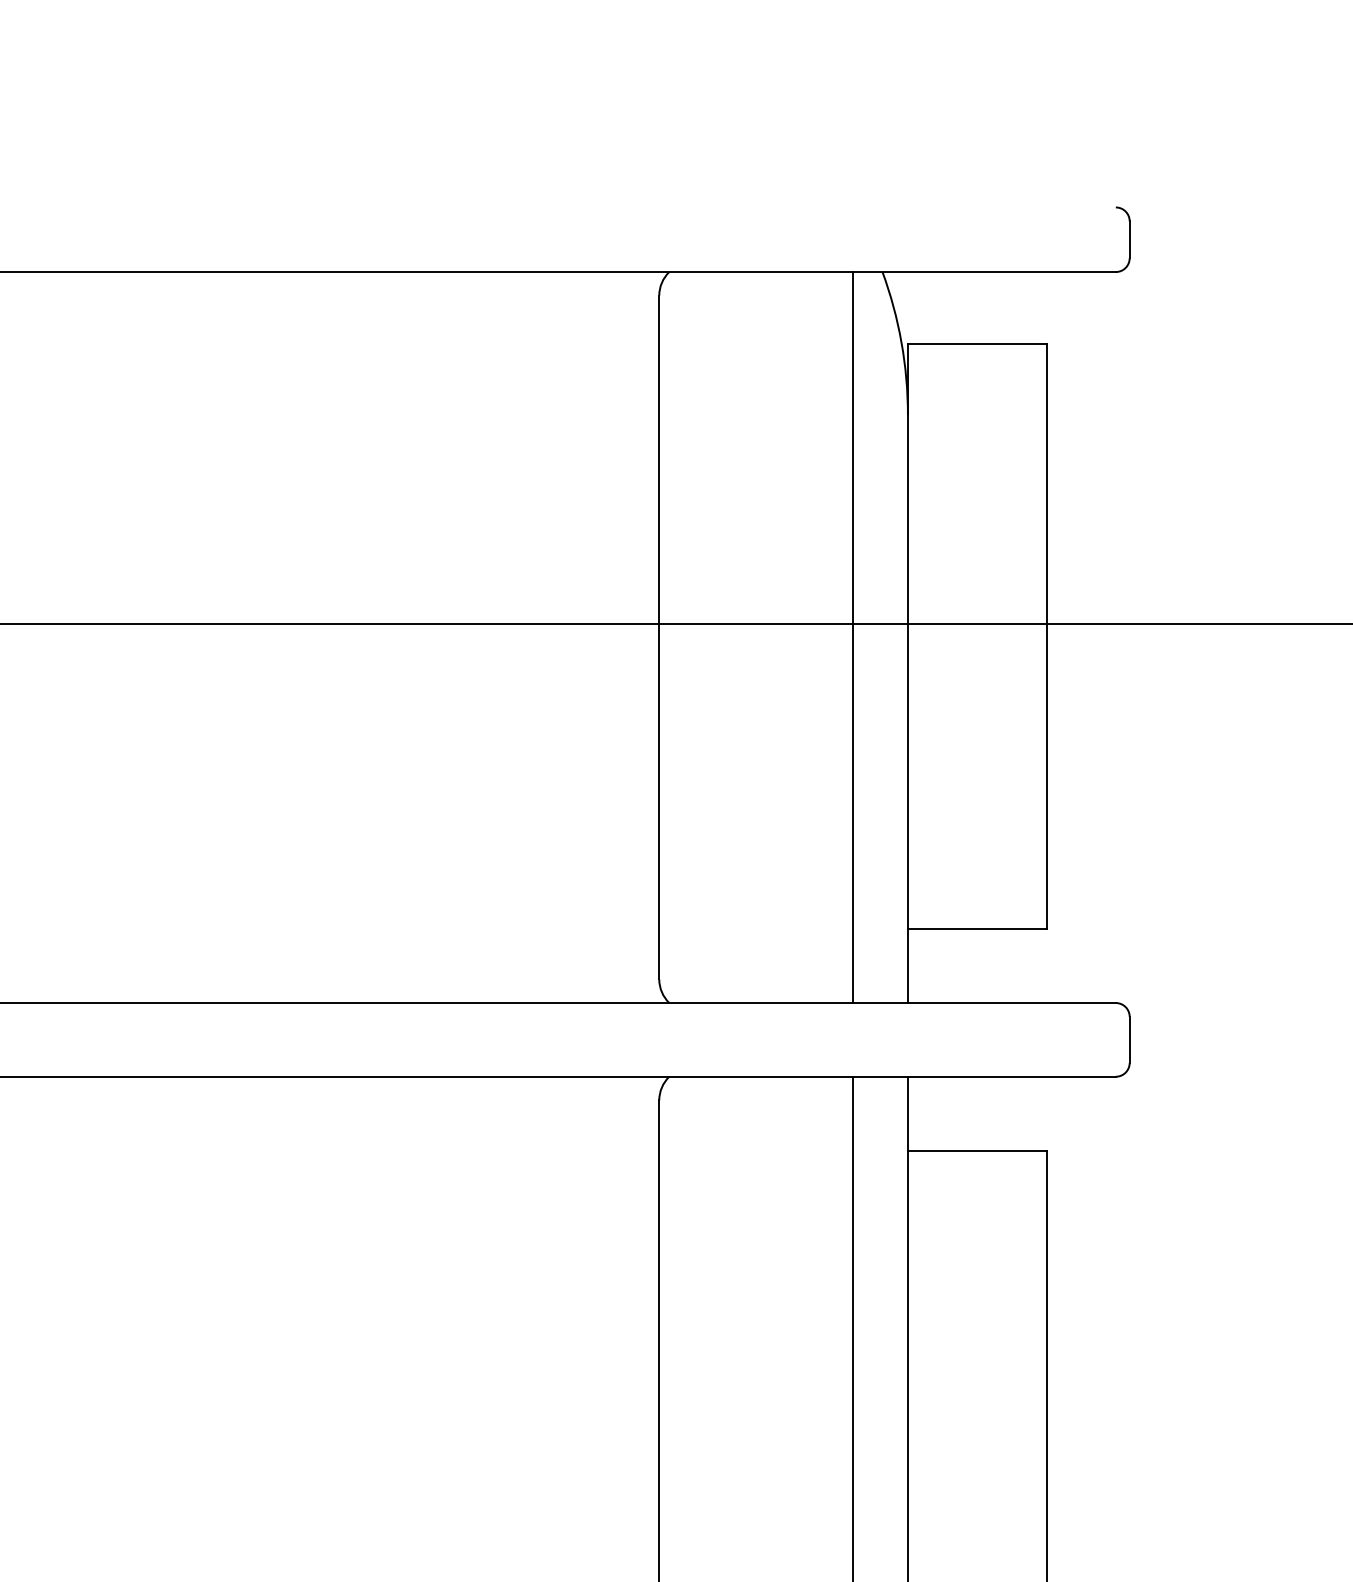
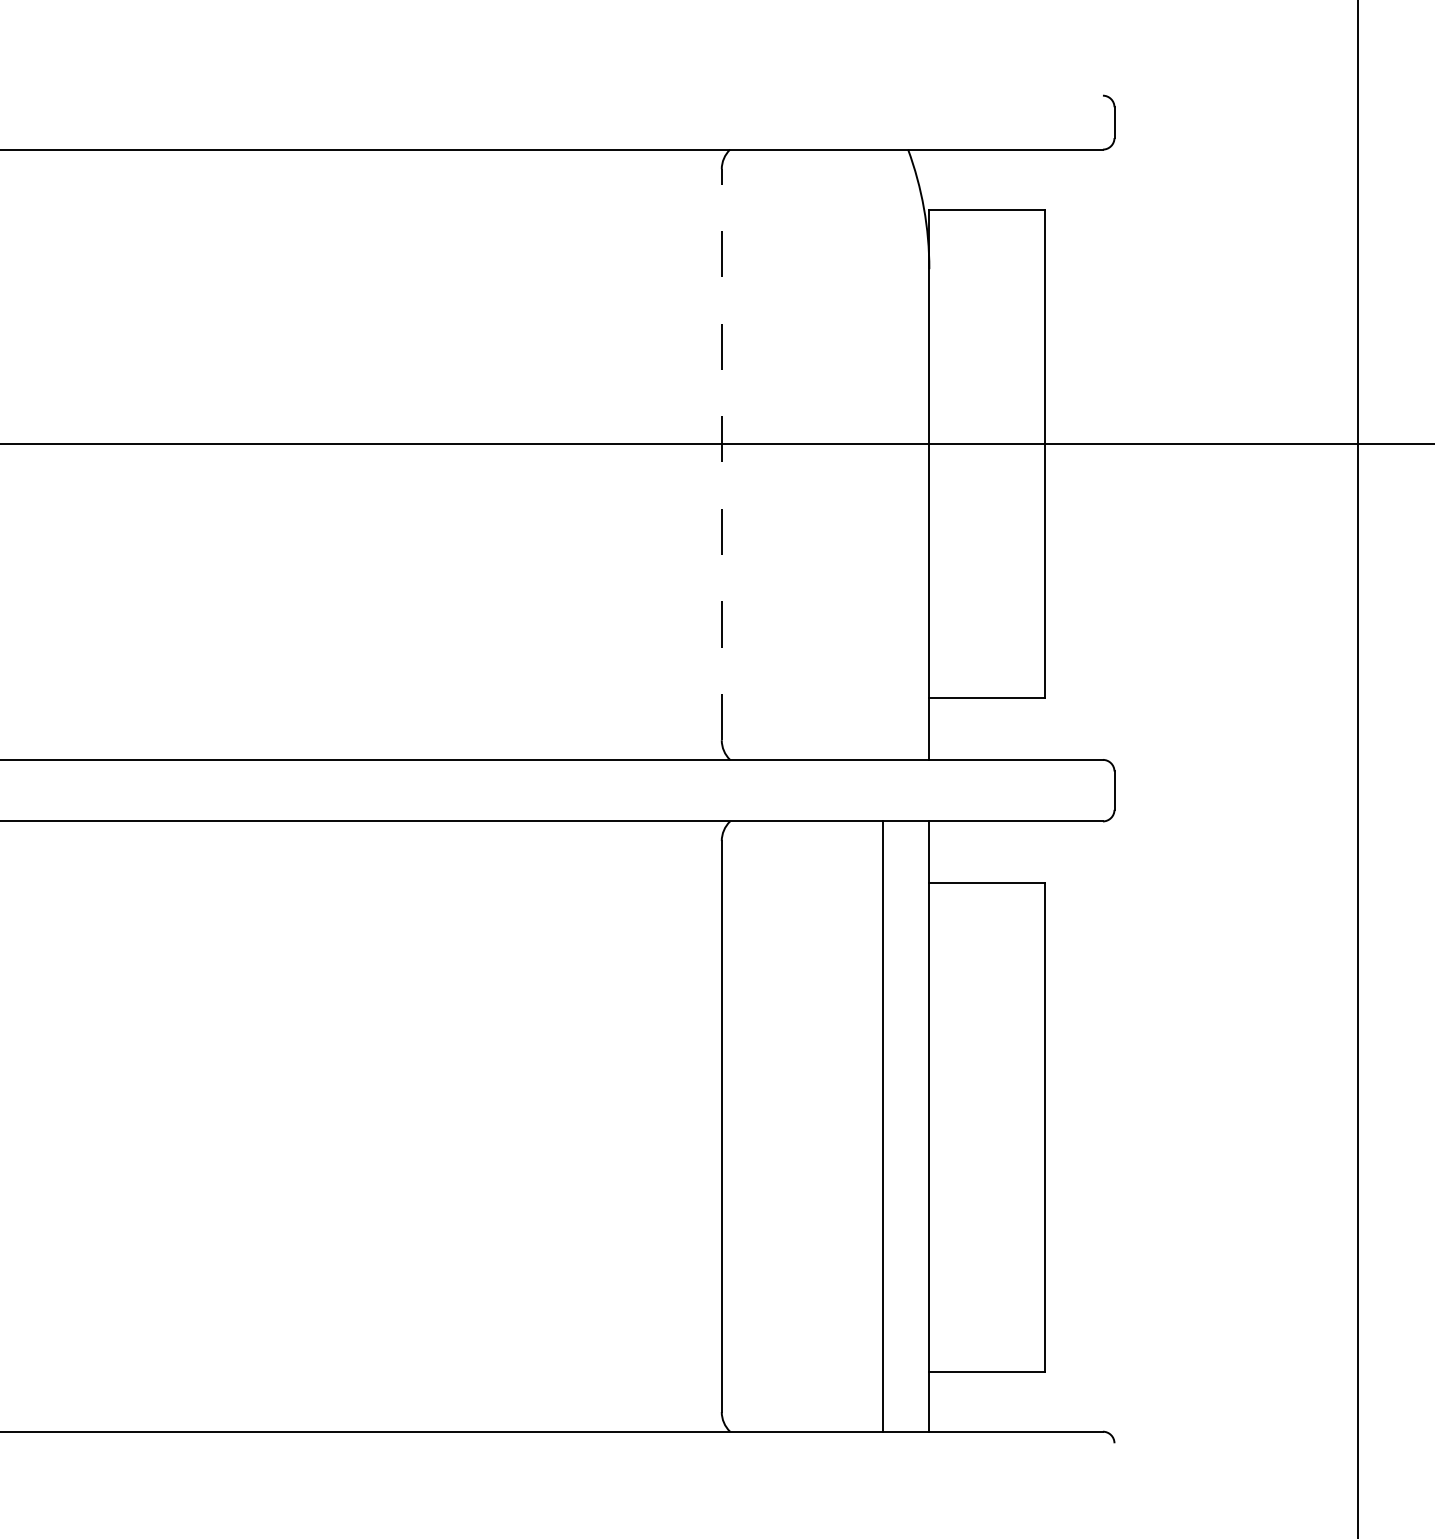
line: (658, 637) -> (721, 454), solid -> dashed
line: (853, 637) -> (883, 454), removed

